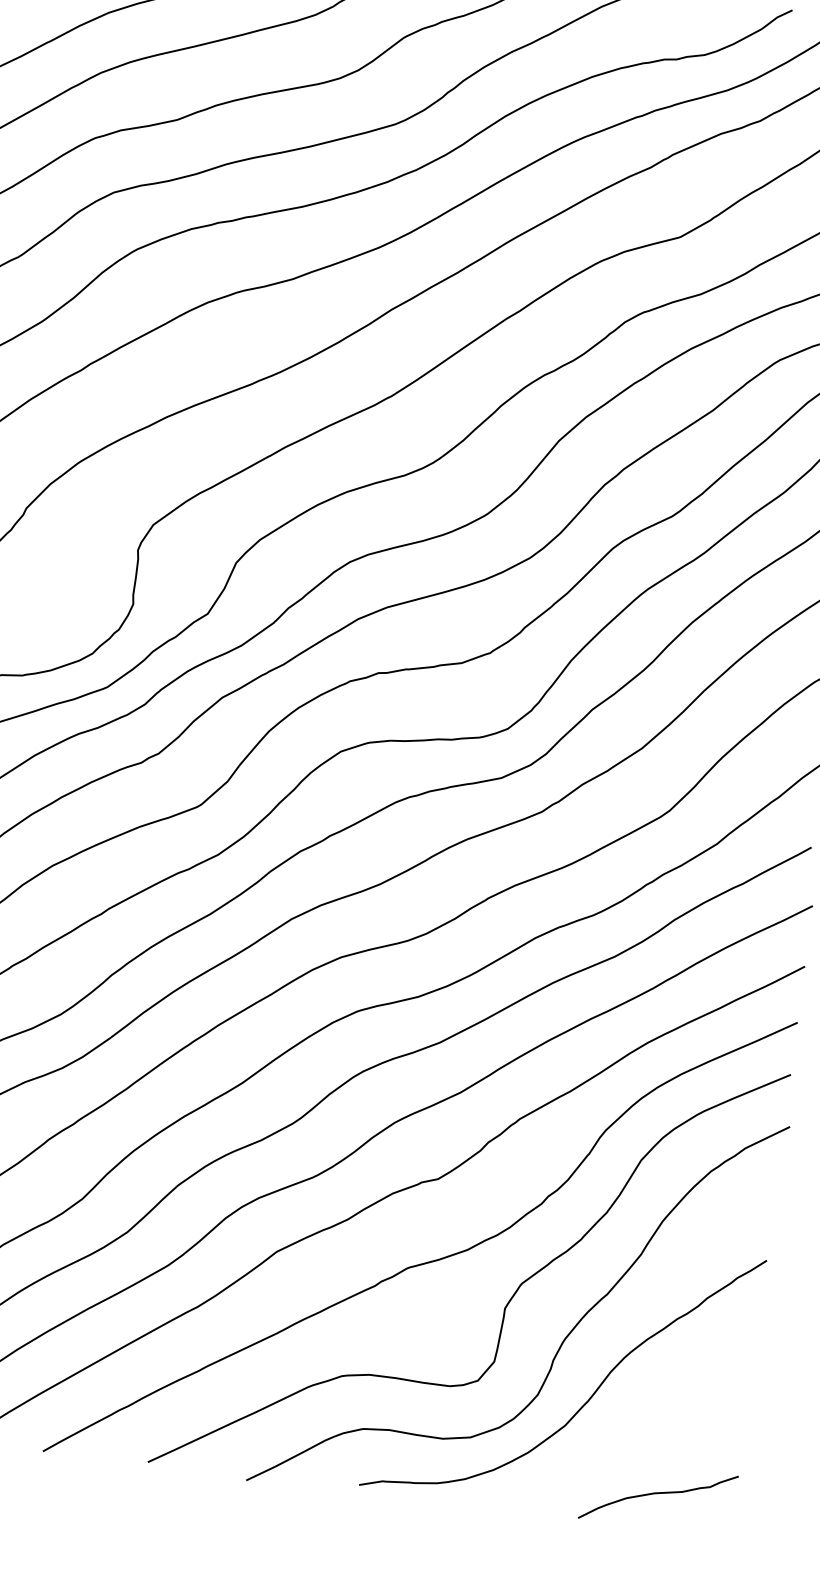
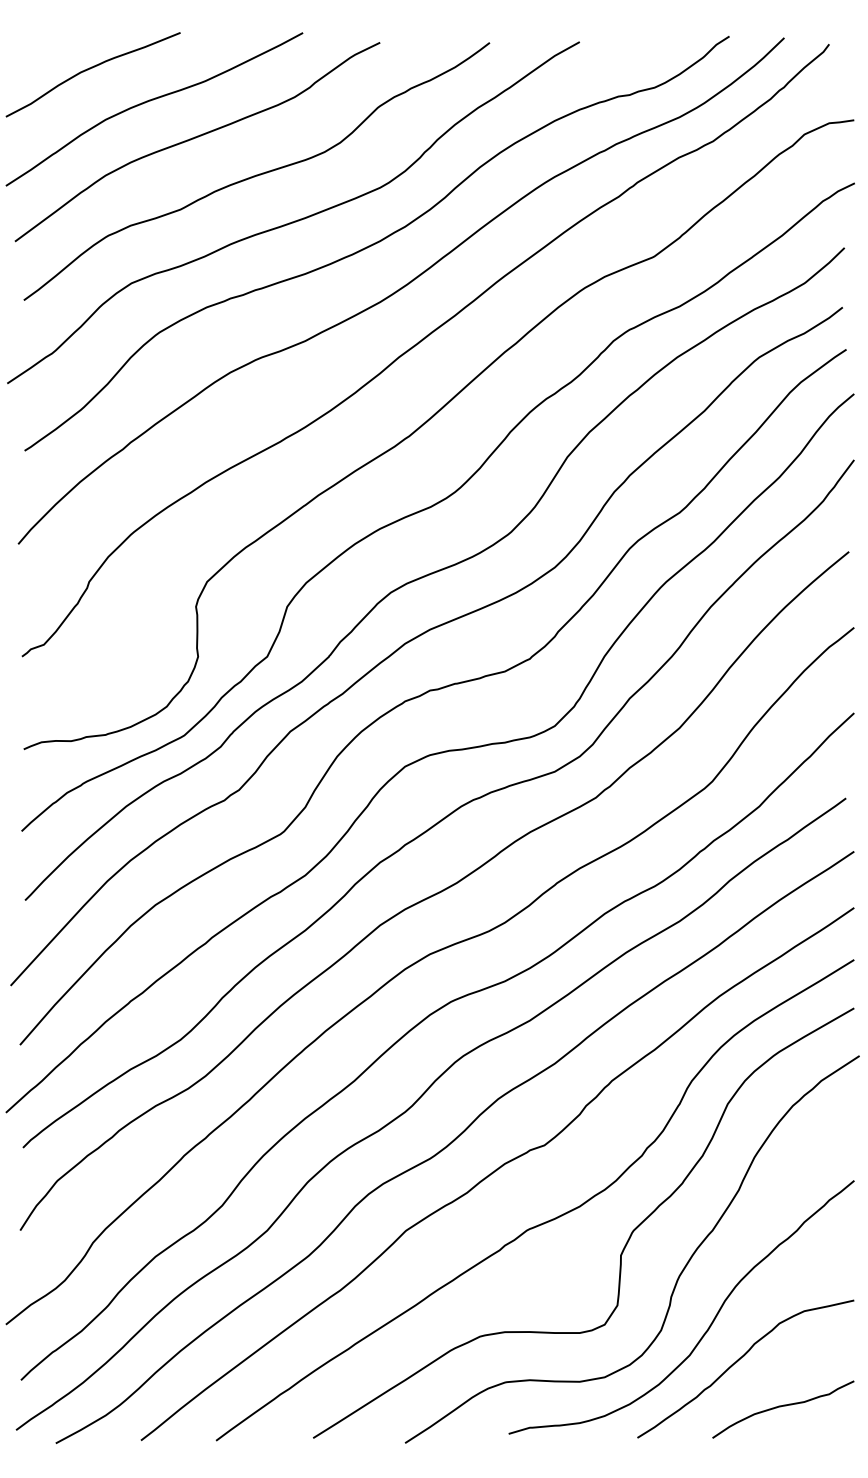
curve: (616, 1439) -> (738, 1361), added

